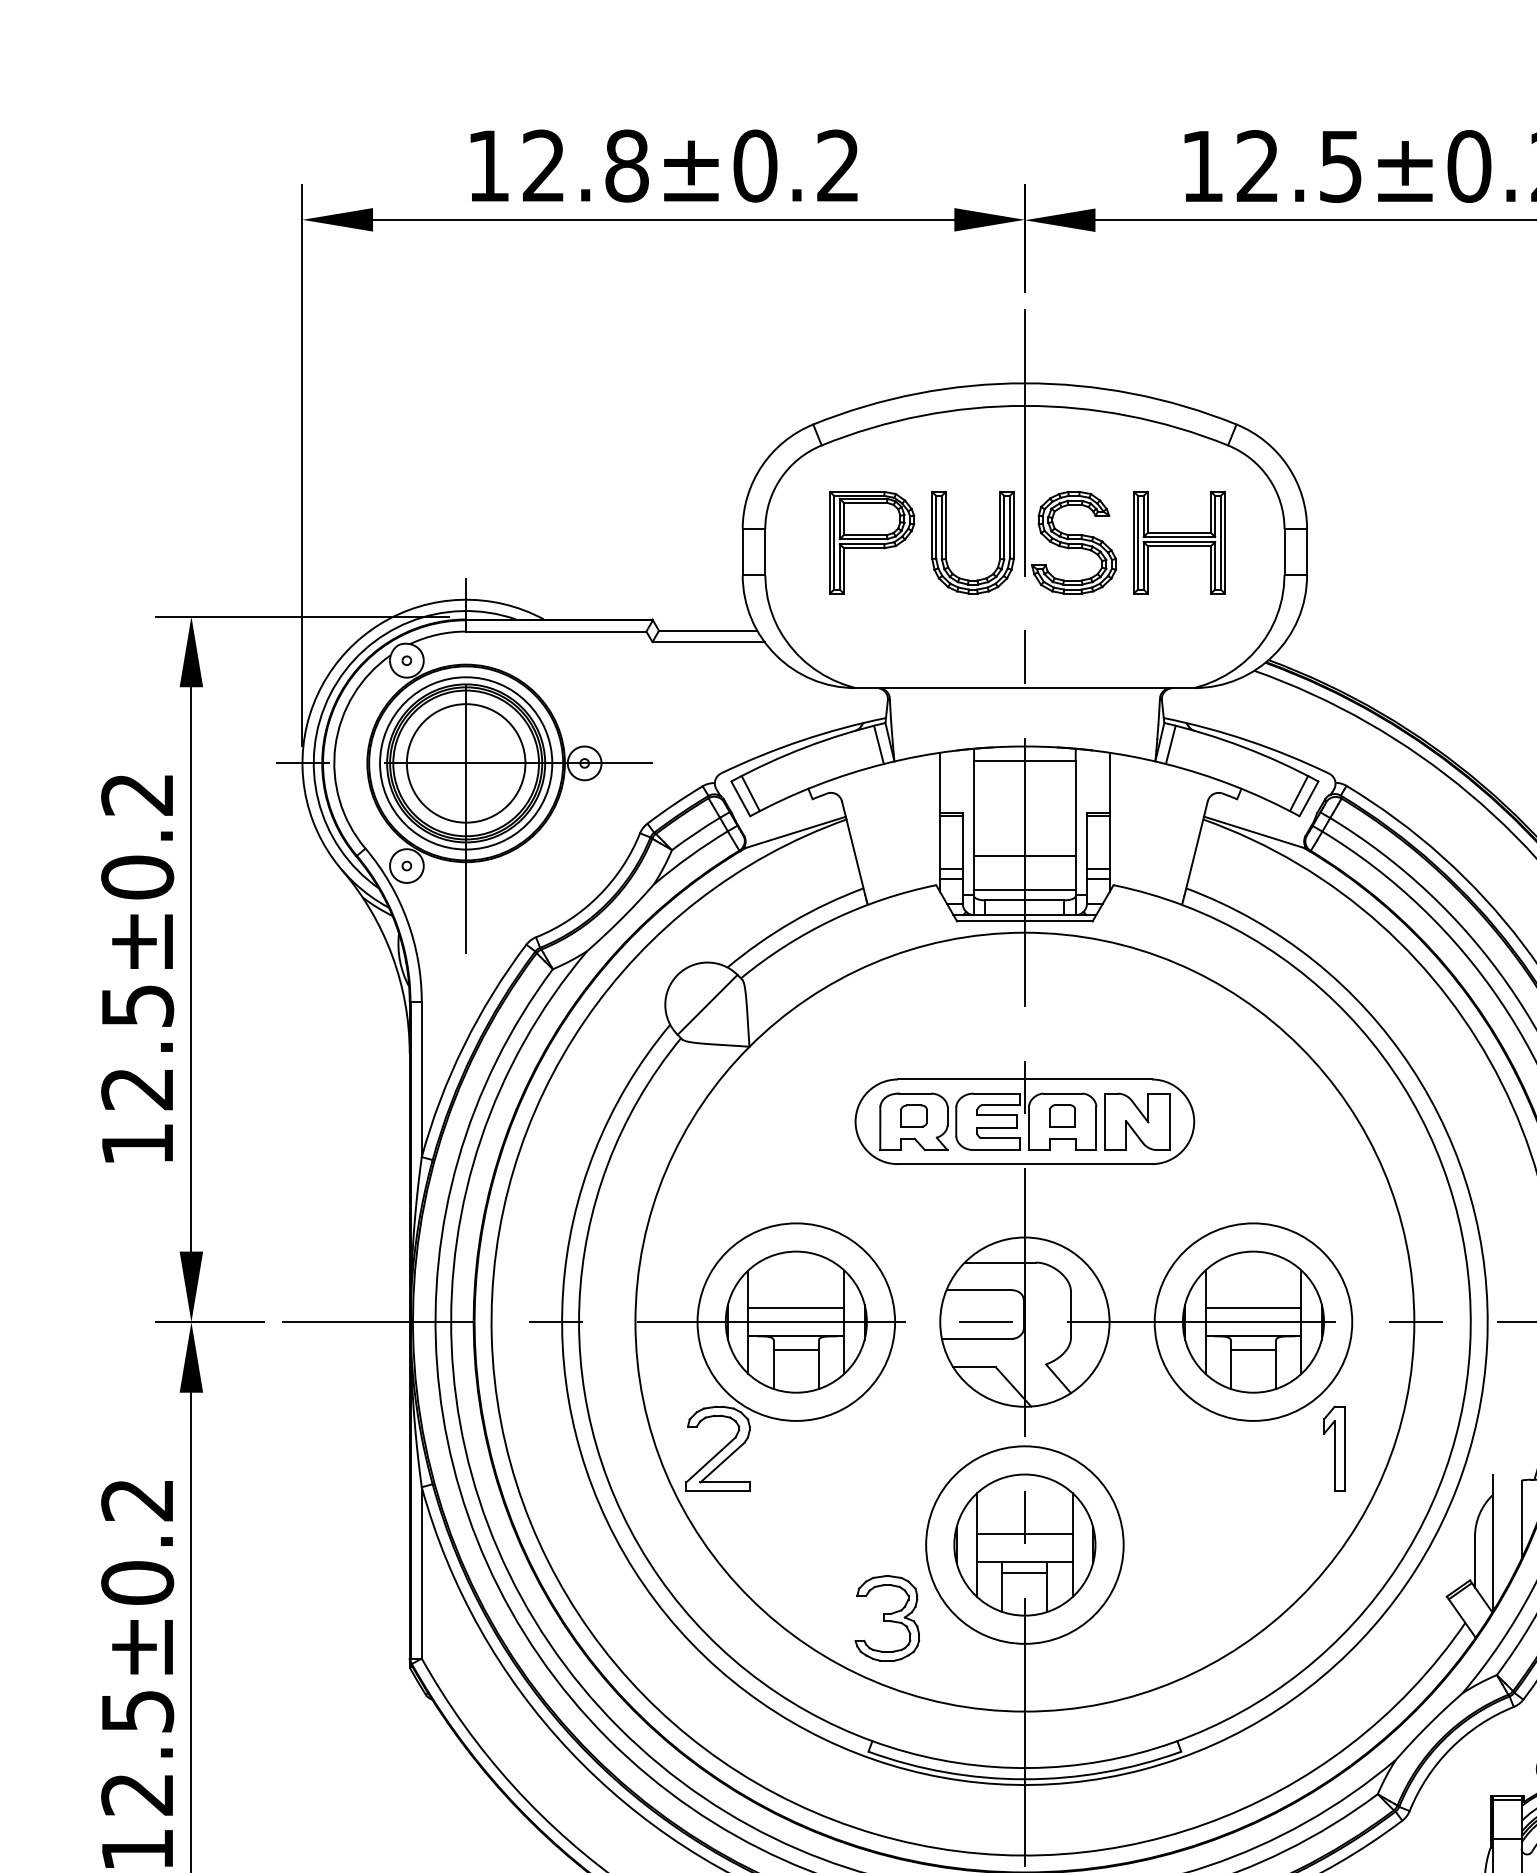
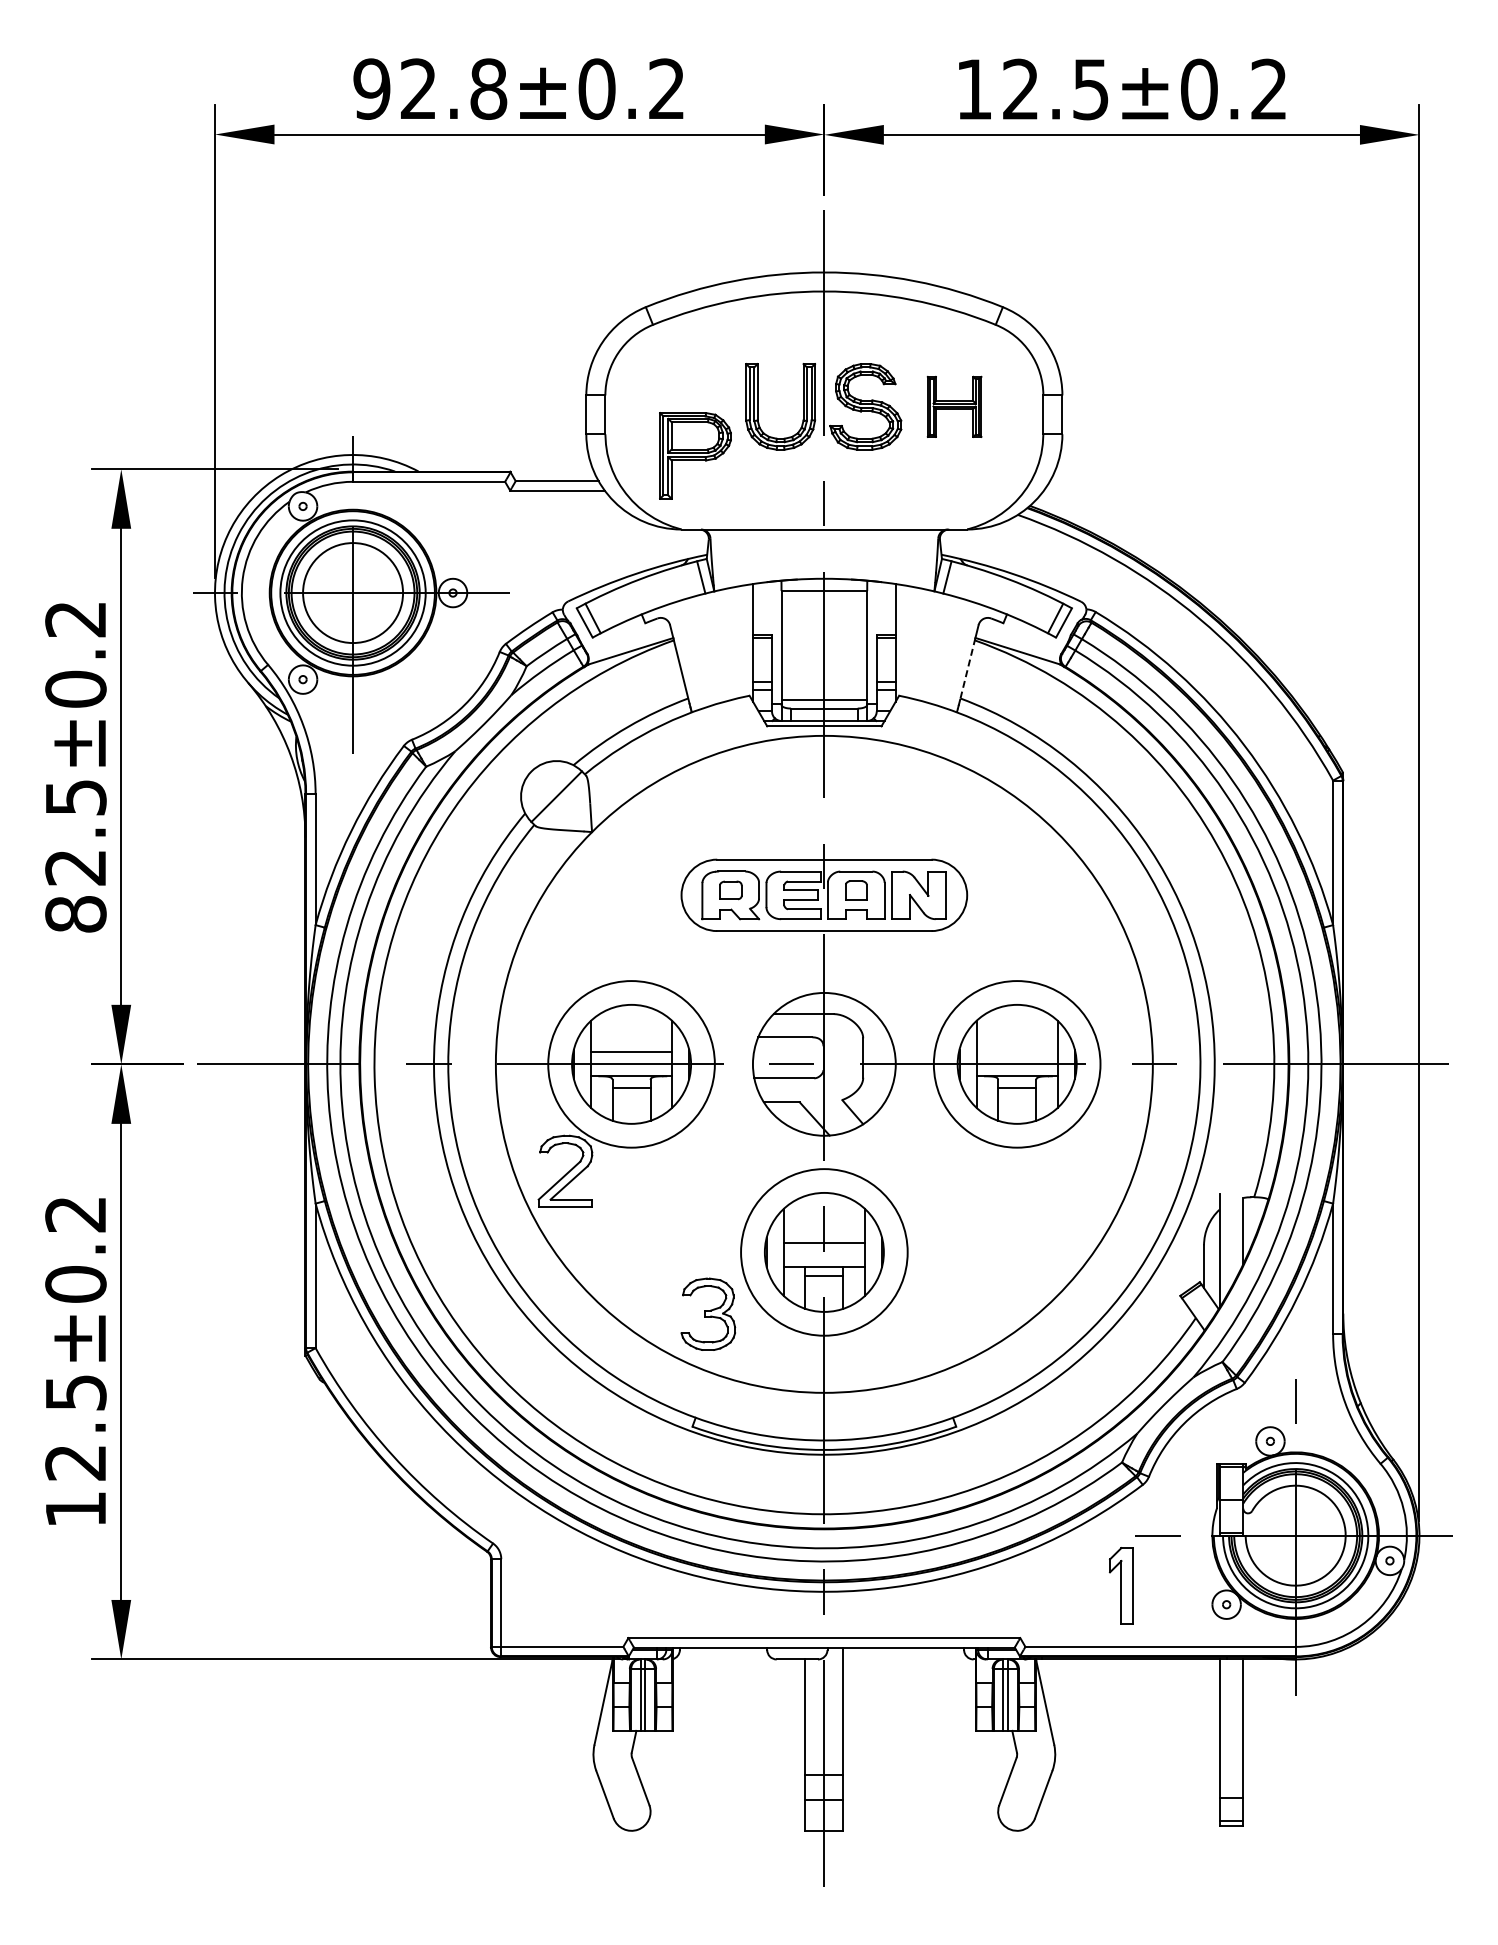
text: (488, 165) -> (371, 88), 12.8±0.2 -> 92.8±0.2
part: (872, 542) -> (695, 455), moved
part: (1179, 542) -> (954, 406), size x0.7
line: (1194, 854) -> (967, 669), solid -> dashed
line: (1025, 856) -> (824, 671), removed
text: (137, 1144) -> (75, 914), 12.5±0.2 -> 82.5±0.2
line: (1252, 1308) -> (1016, 1052), removed
part: (1334, 1447) -> (1085, 1170), removed

